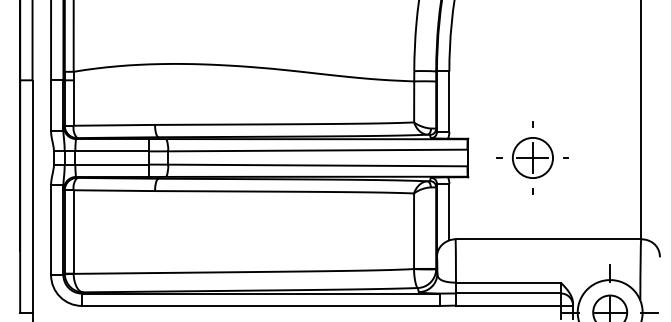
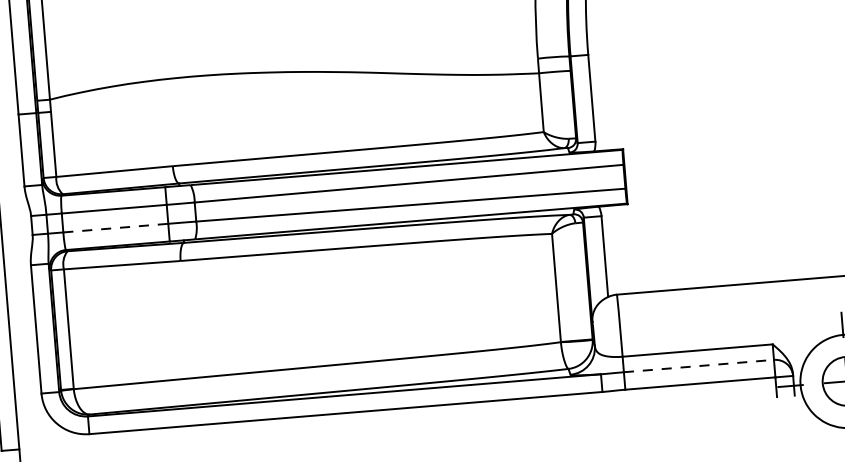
part: (532, 157) -> (717, 168), removed
line: (112, 164) -> (116, 227), solid -> dashed
line: (508, 293) -> (699, 366), solid -> dashed

